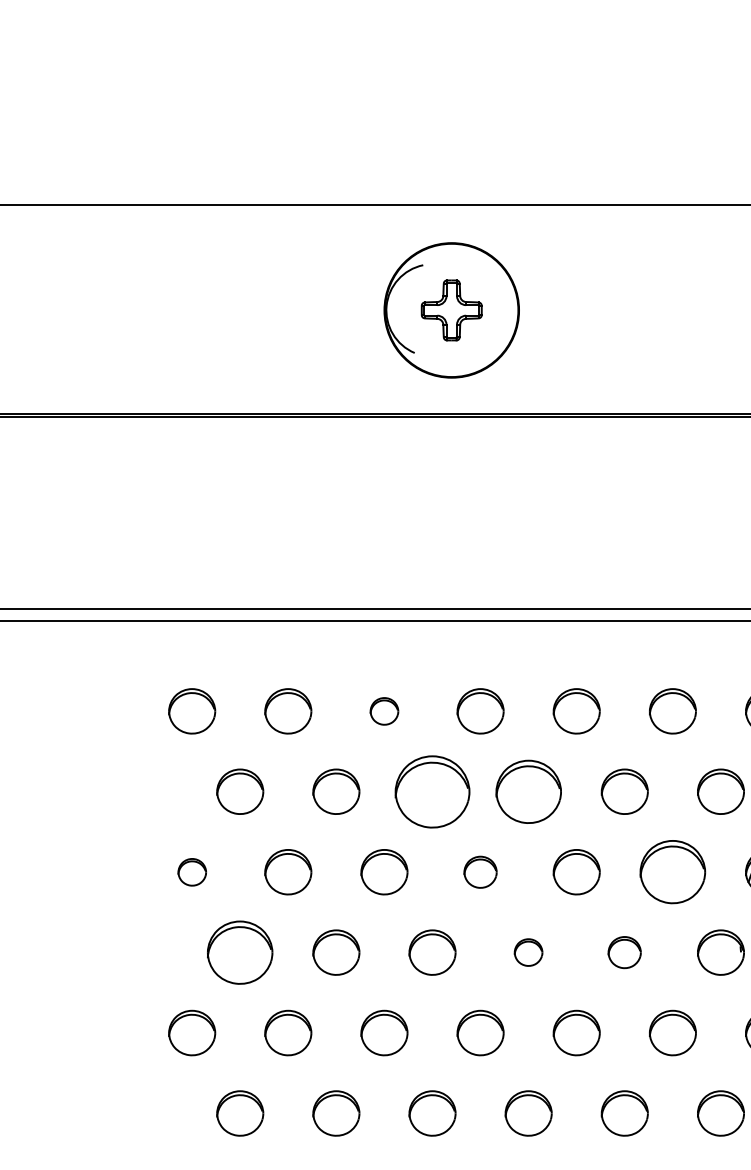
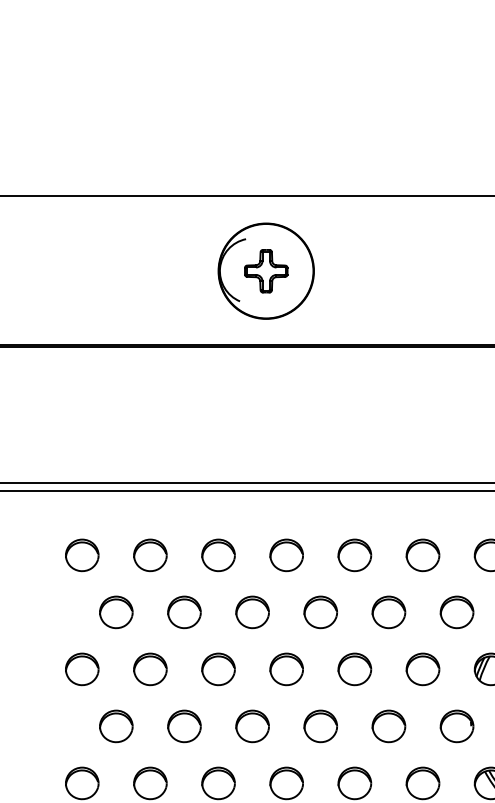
part: (384, 711) -> (218, 555), size x1.67
part: (432, 791) -> (252, 612), size x0.62
part: (528, 791) -> (320, 612), size x0.71
part: (192, 872) -> (82, 669), size x1.67
part: (480, 872) -> (286, 669), size x1.43
part: (672, 872) -> (422, 669), size x0.71
part: (240, 952) -> (116, 726), size x0.71
part: (528, 952) -> (320, 726), size x1.67
part: (624, 952) -> (388, 726), size x1.43

